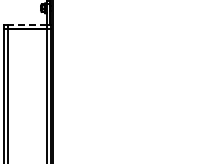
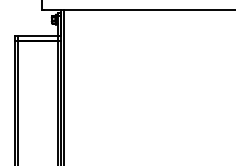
line: (26, 25) -> (37, 36), dashed -> solid

